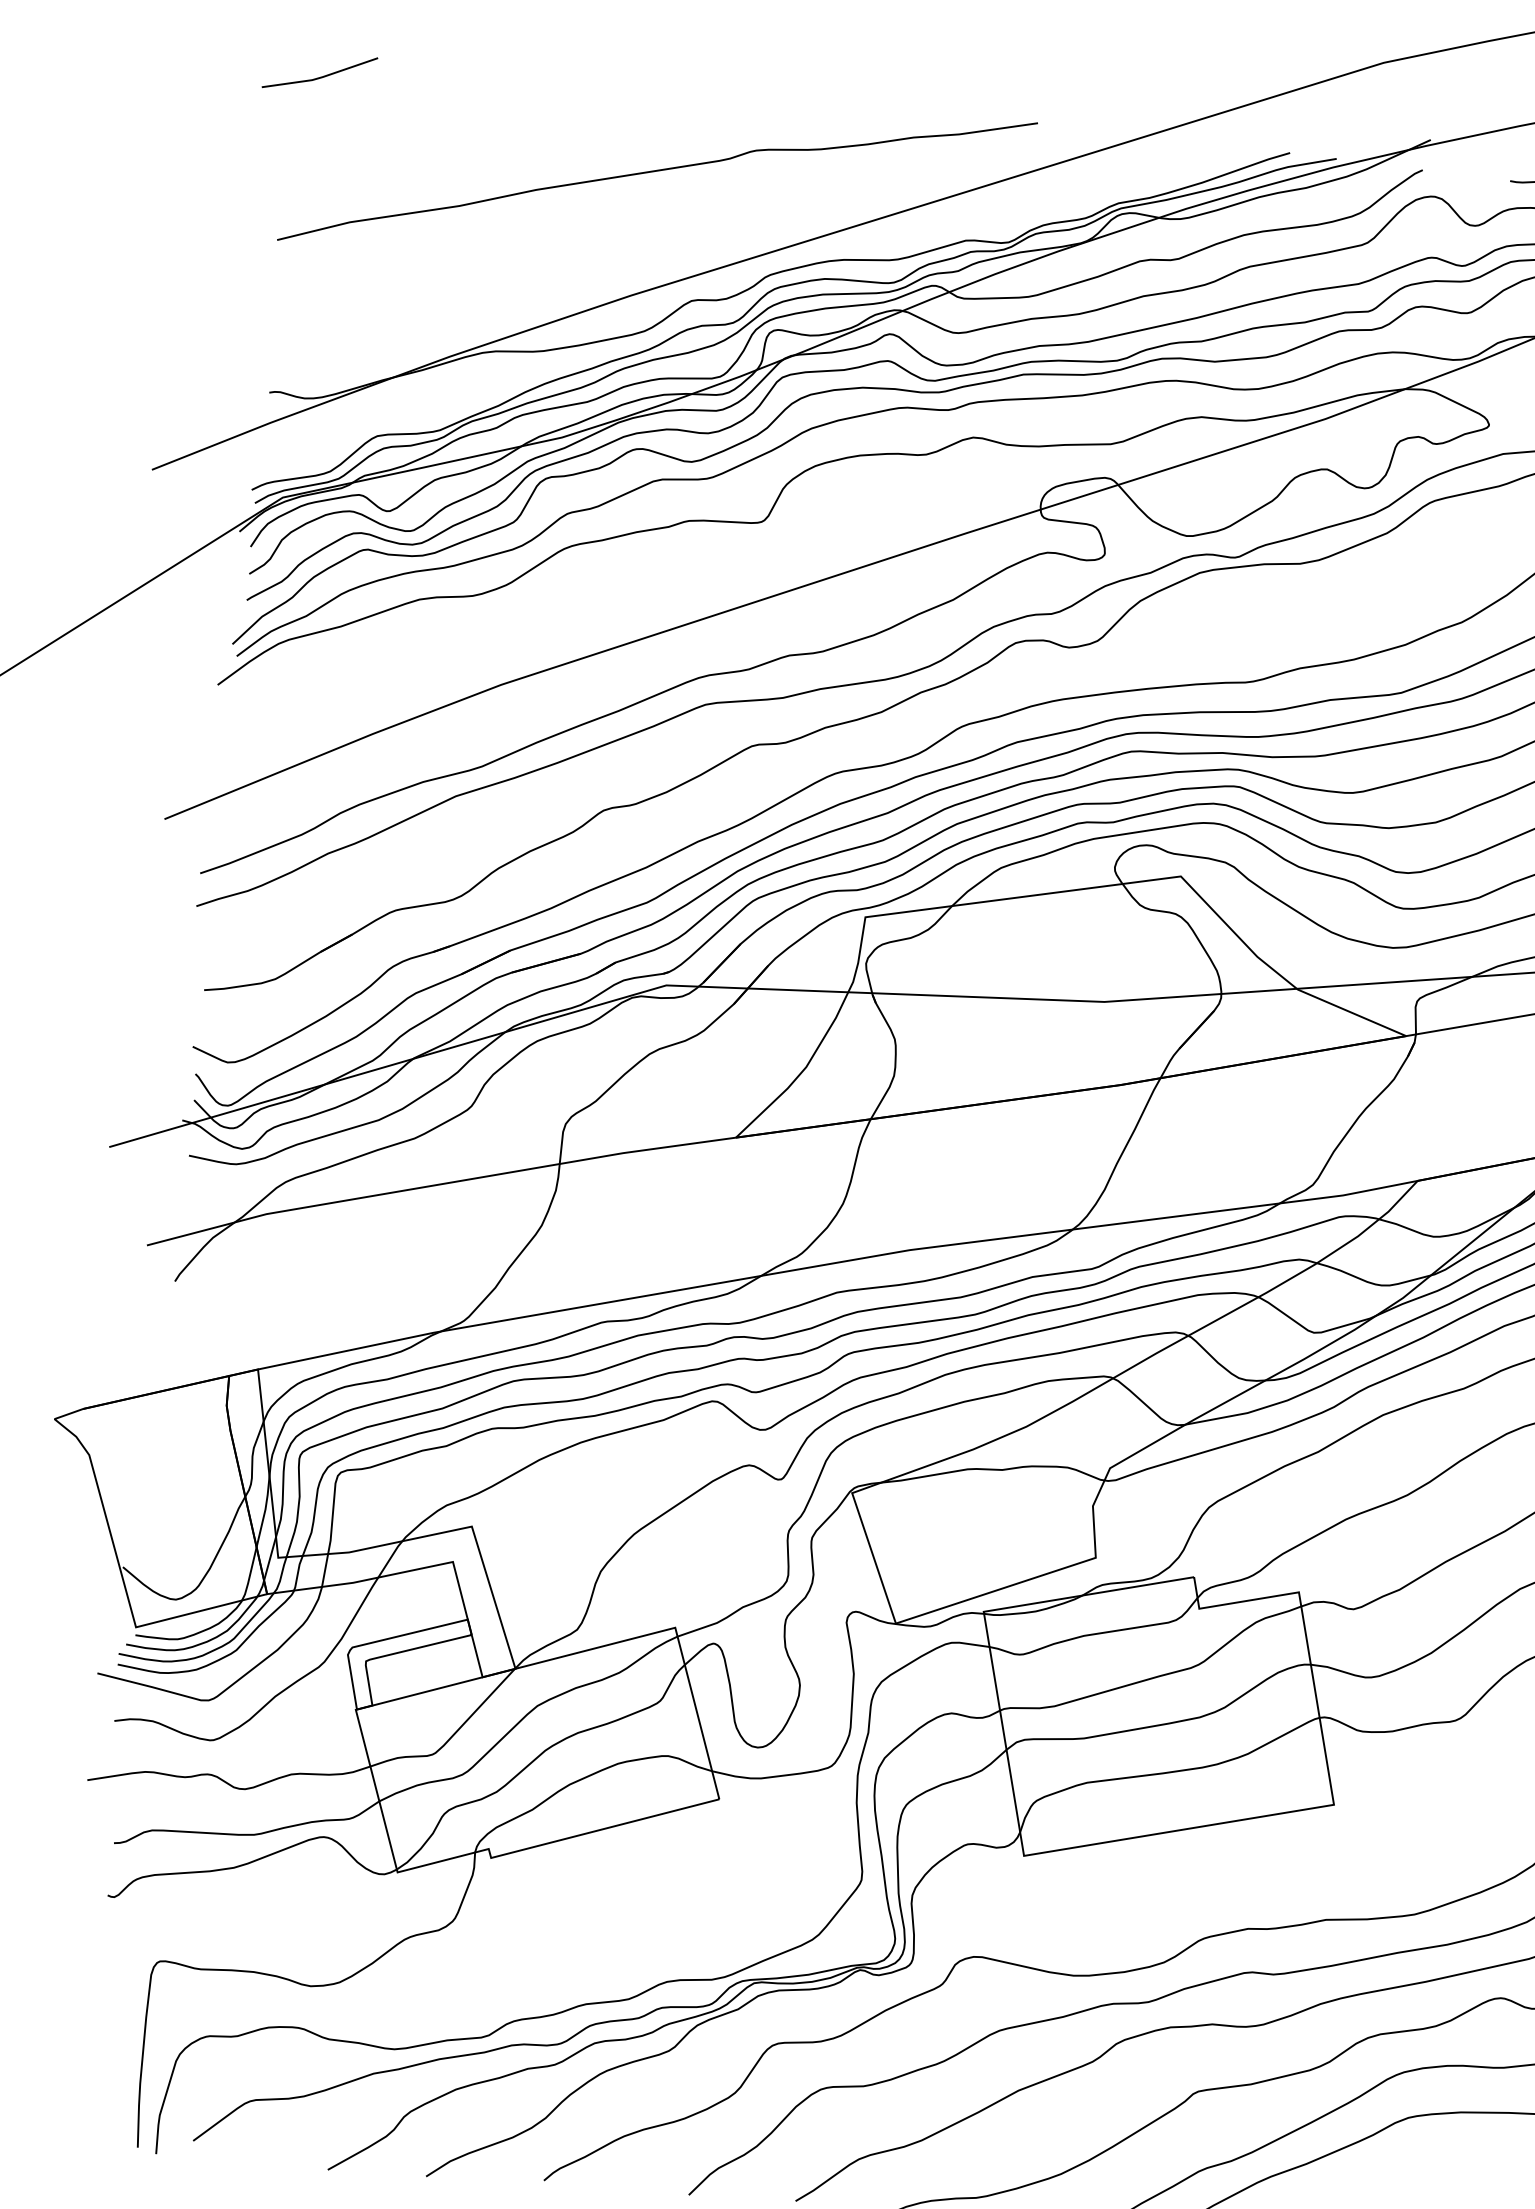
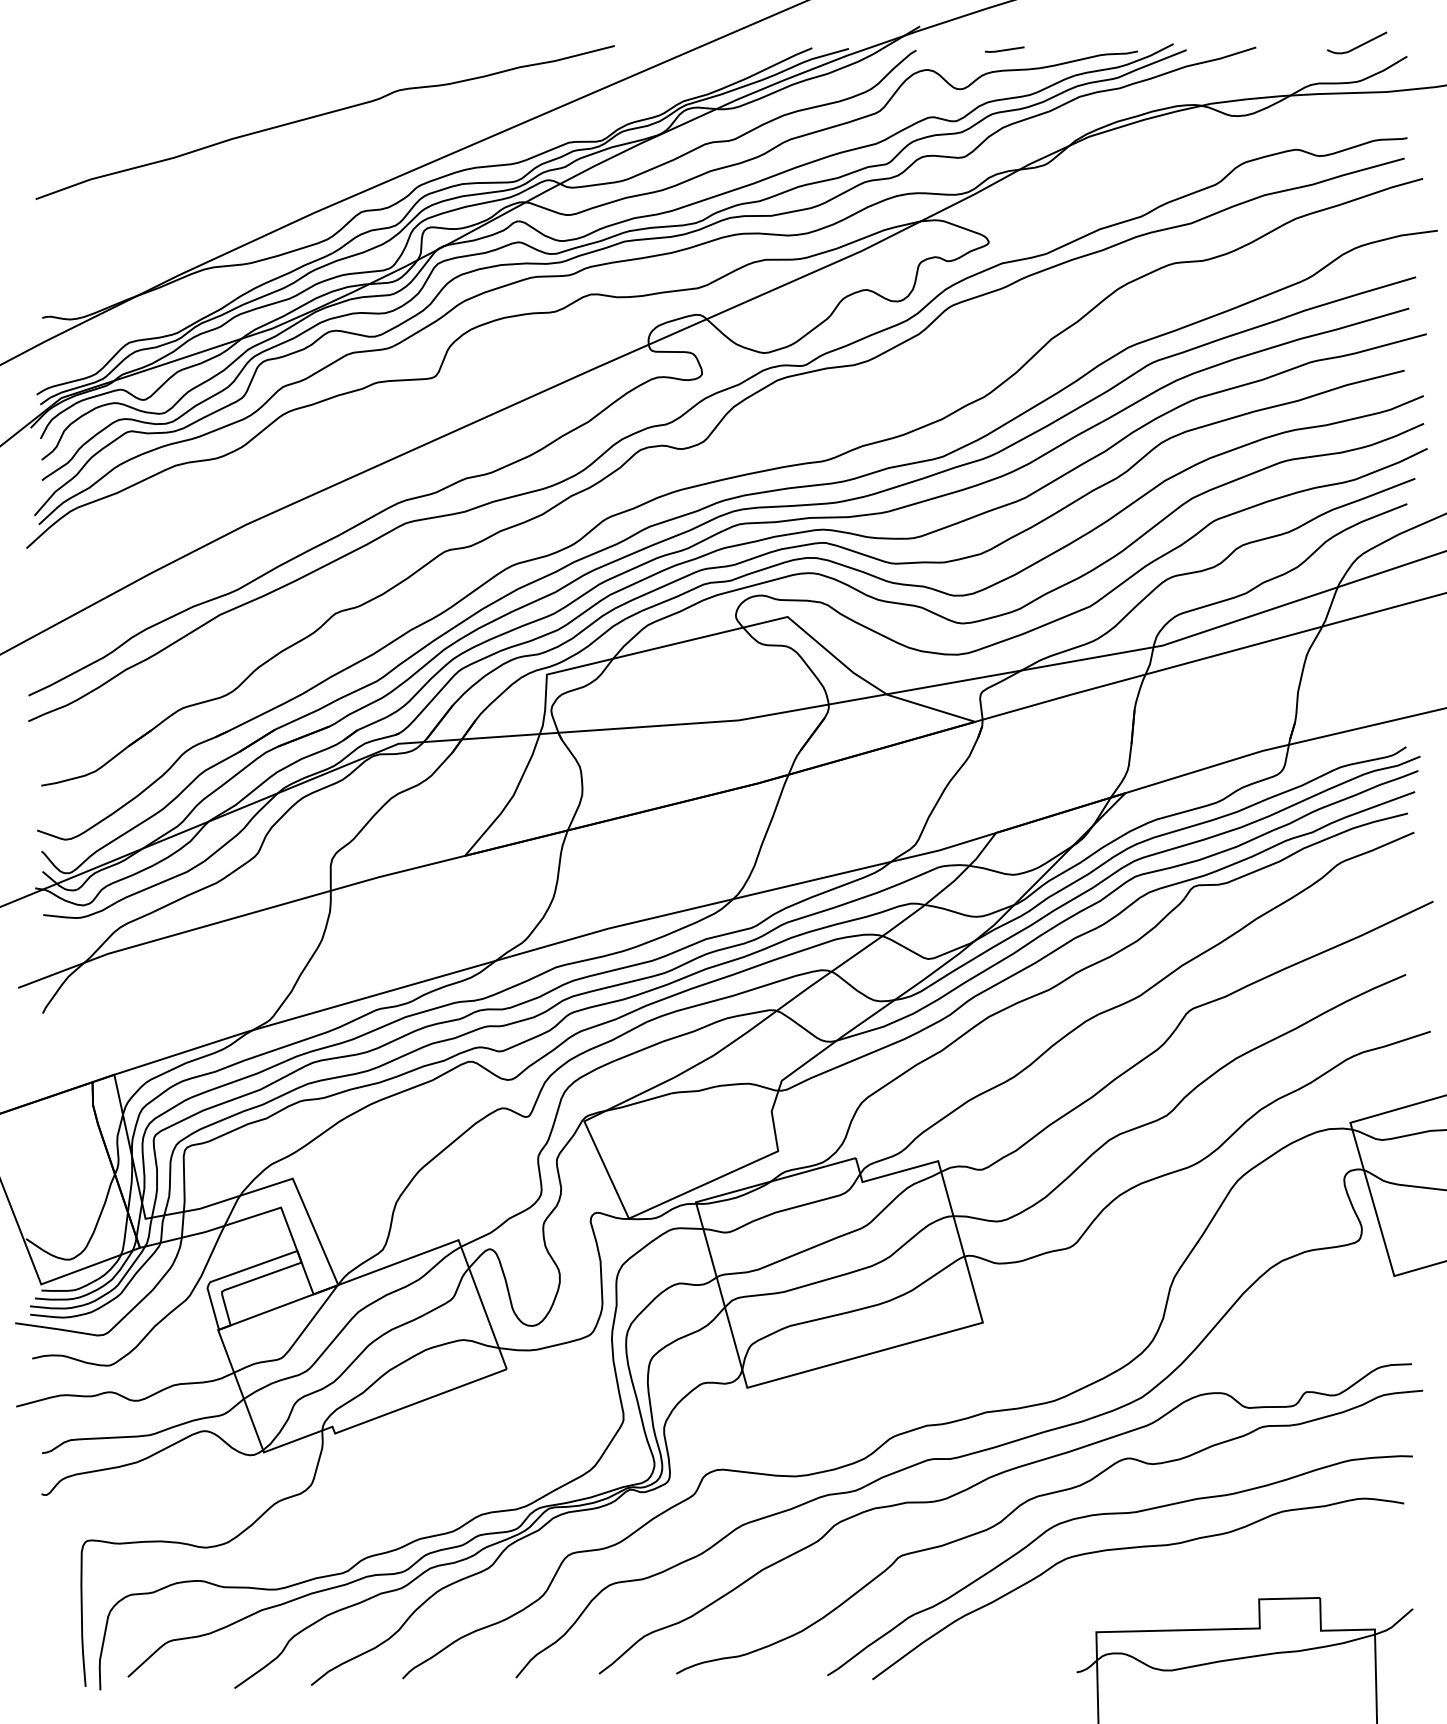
line: (321, 75) -> (56, 68), removed

